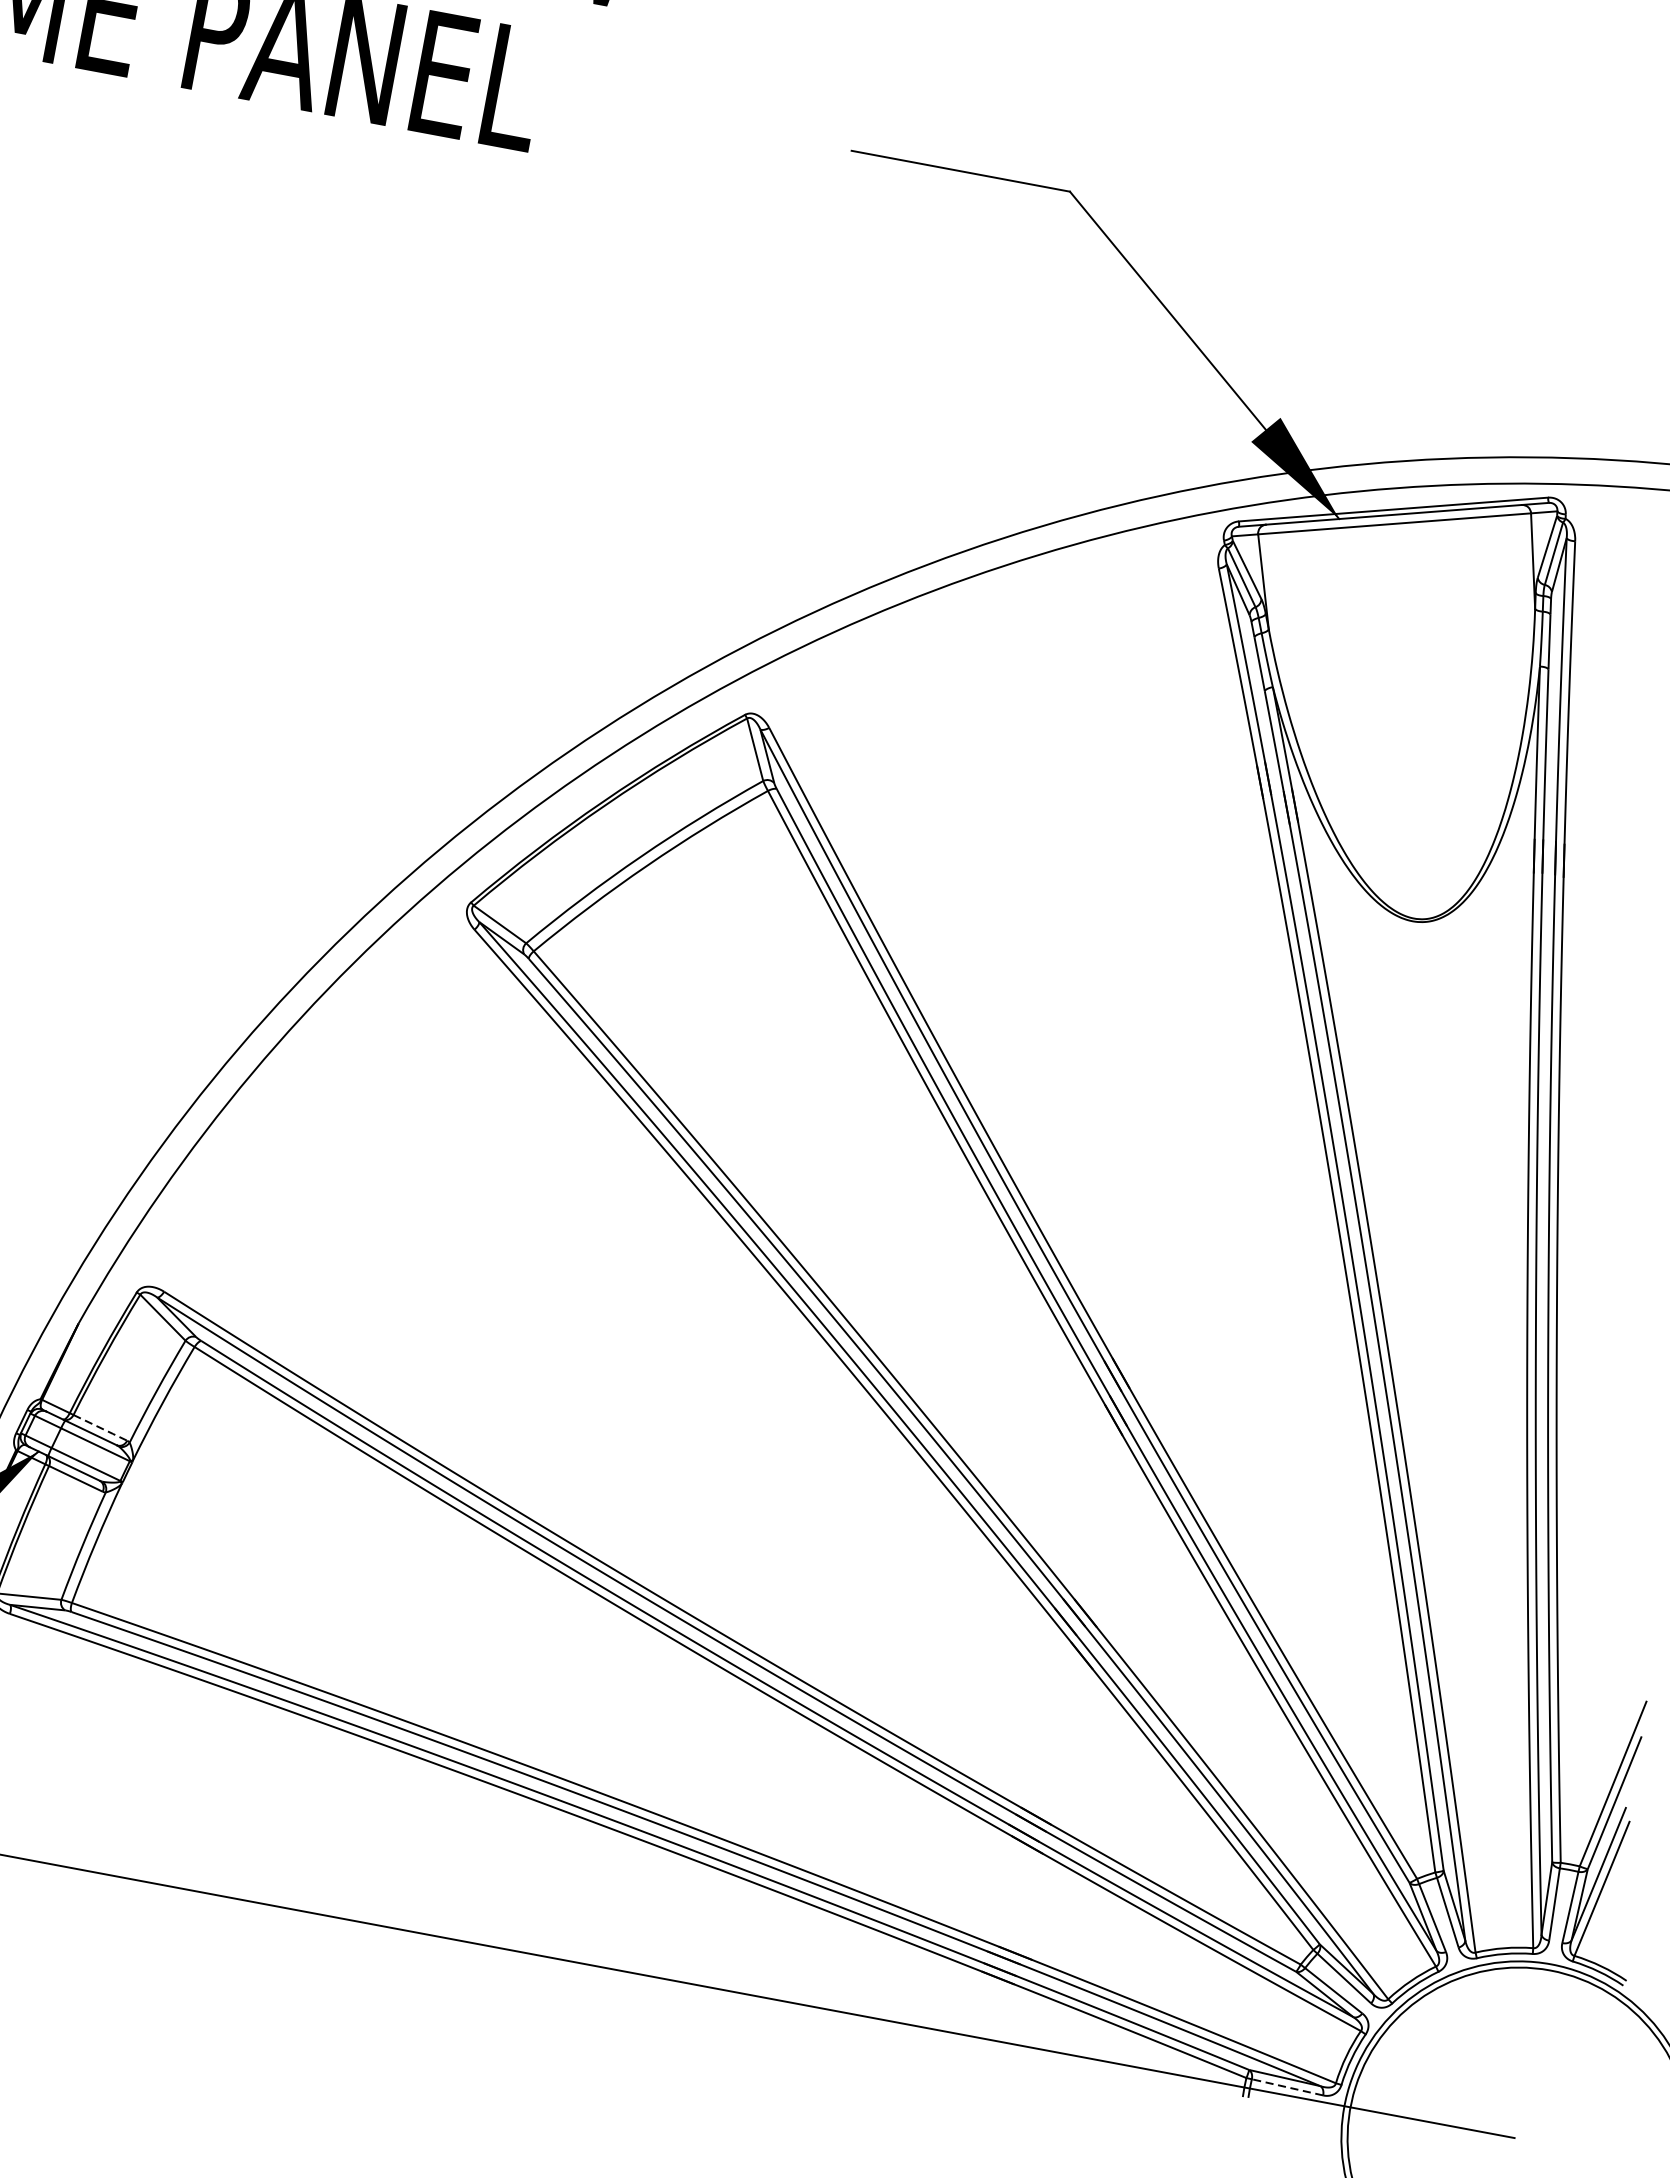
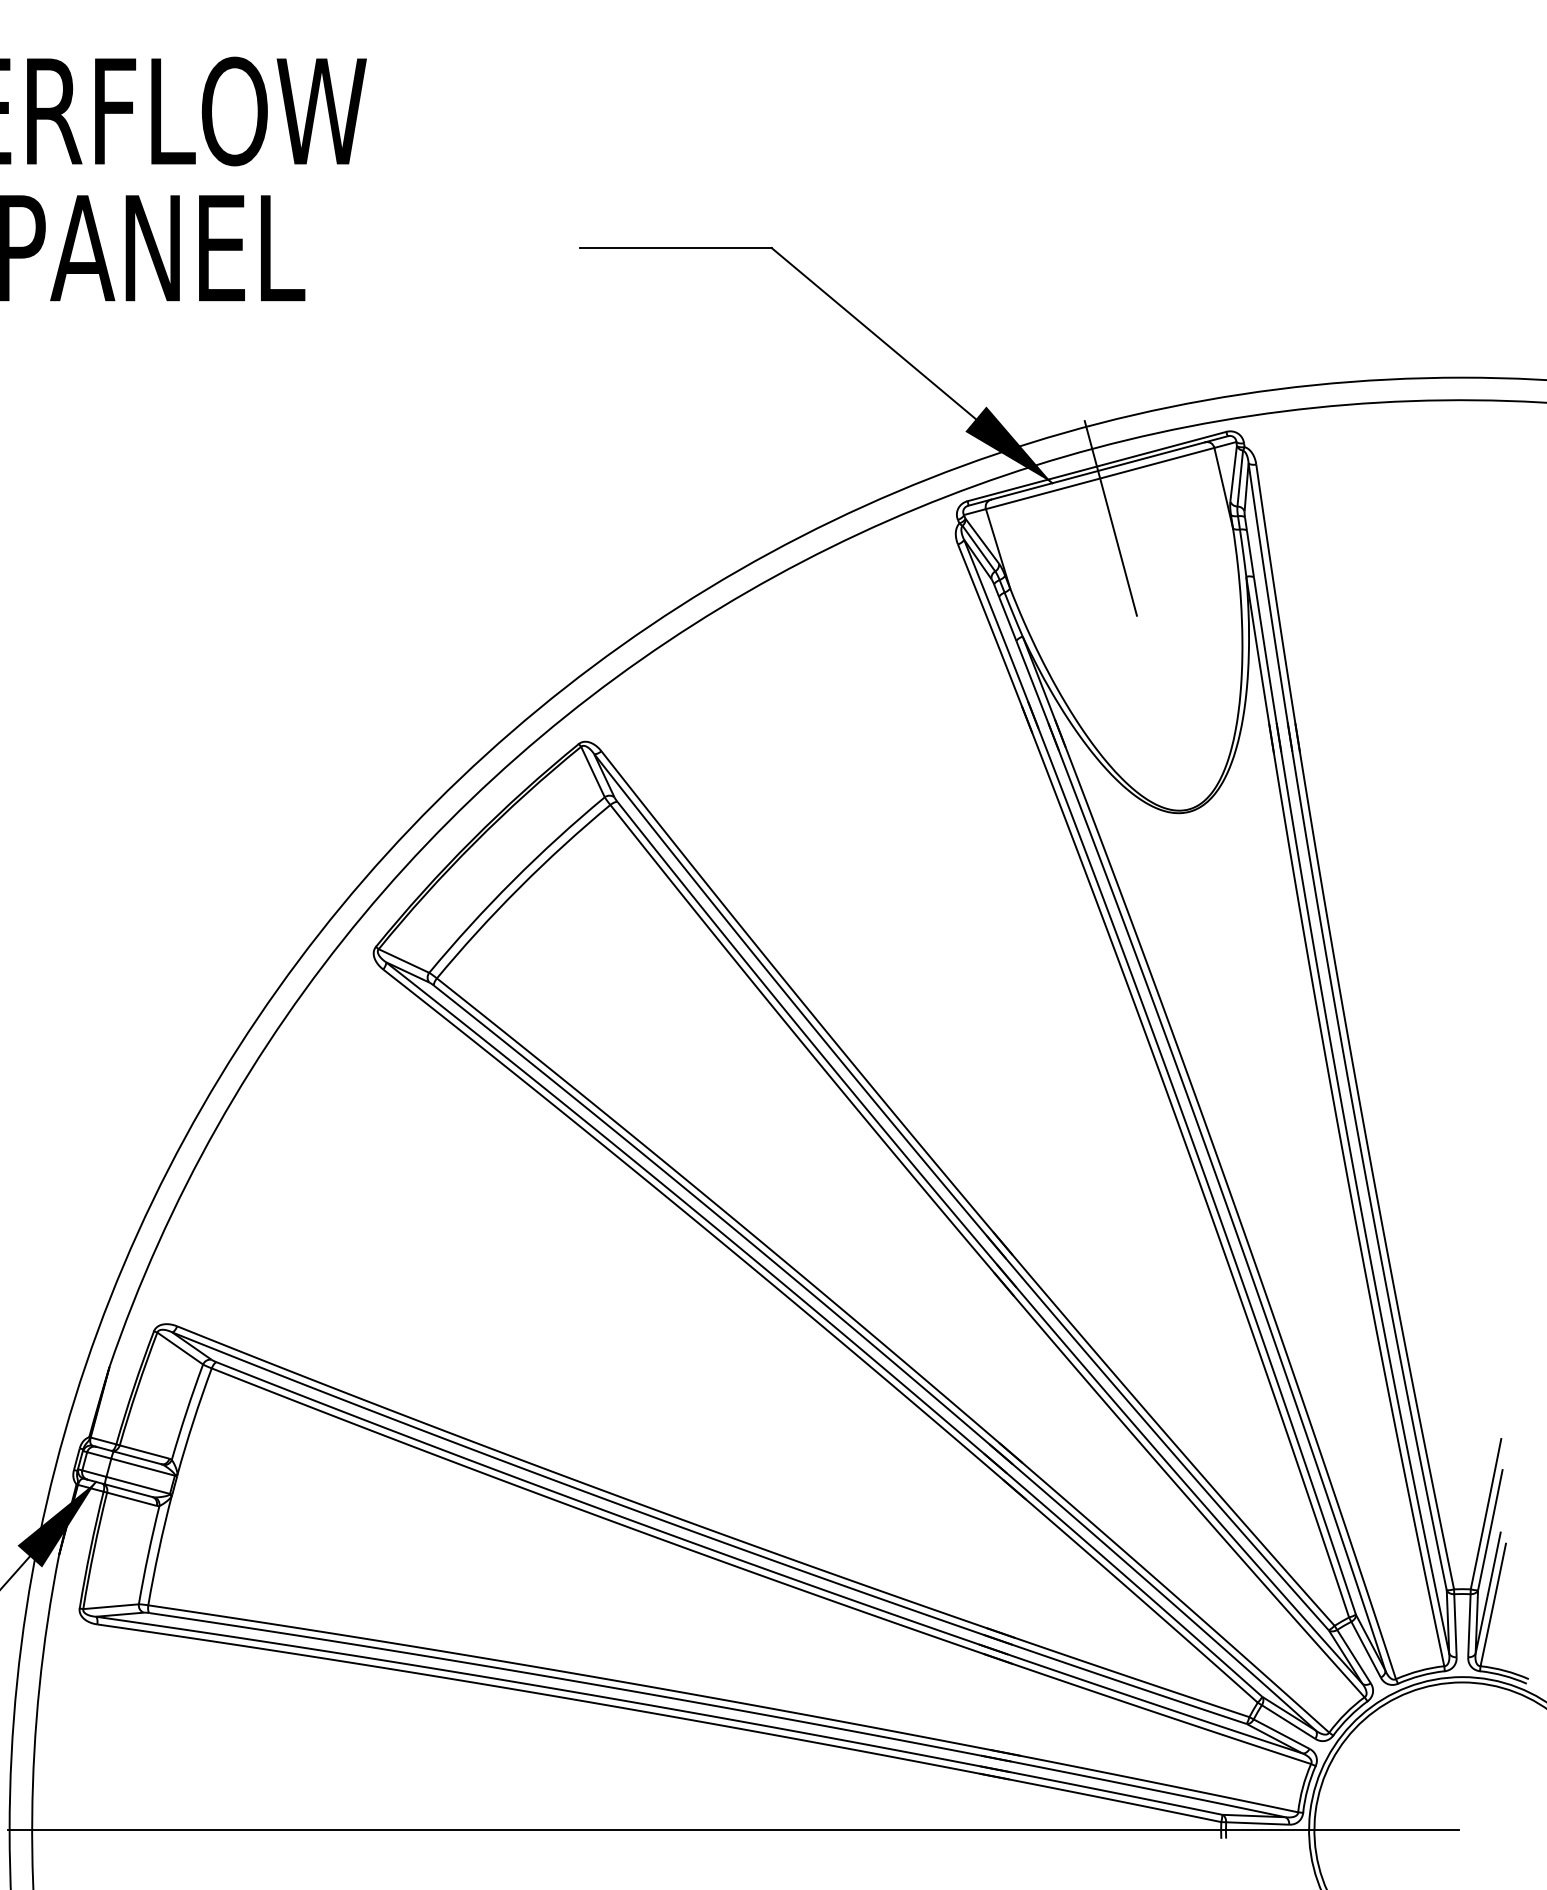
line: (1397, 571) -> (1110, 518), added
line: (100, 1428) -> (144, 1452), dashed -> solid
line: (1287, 2087) -> (1257, 1823), dashed -> solid

